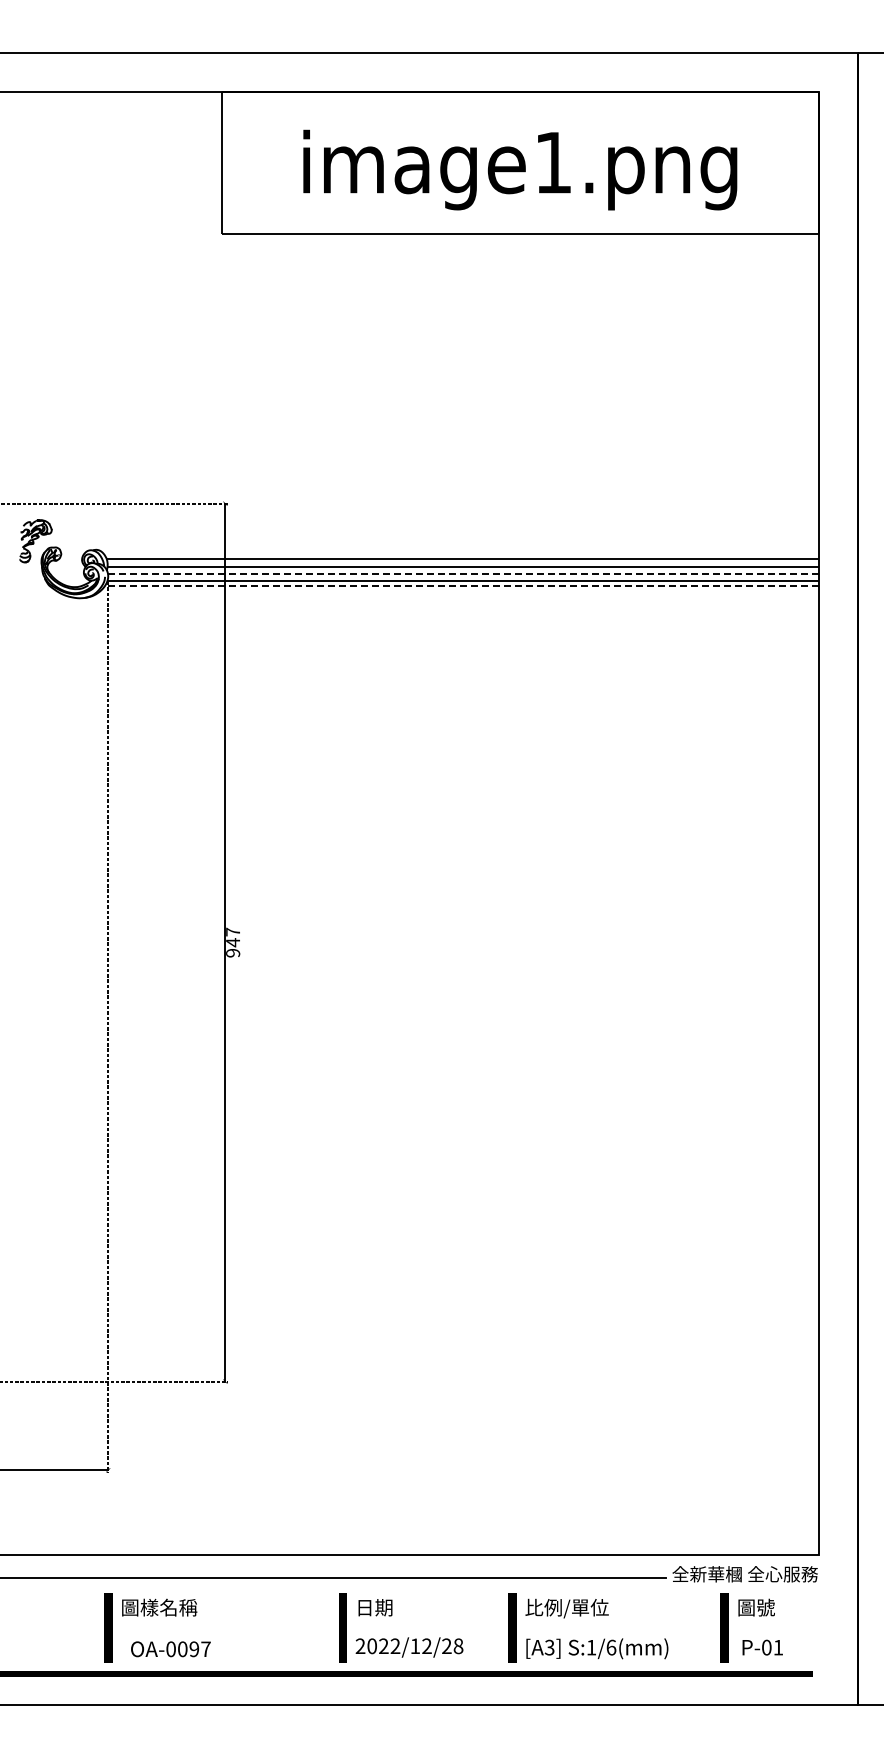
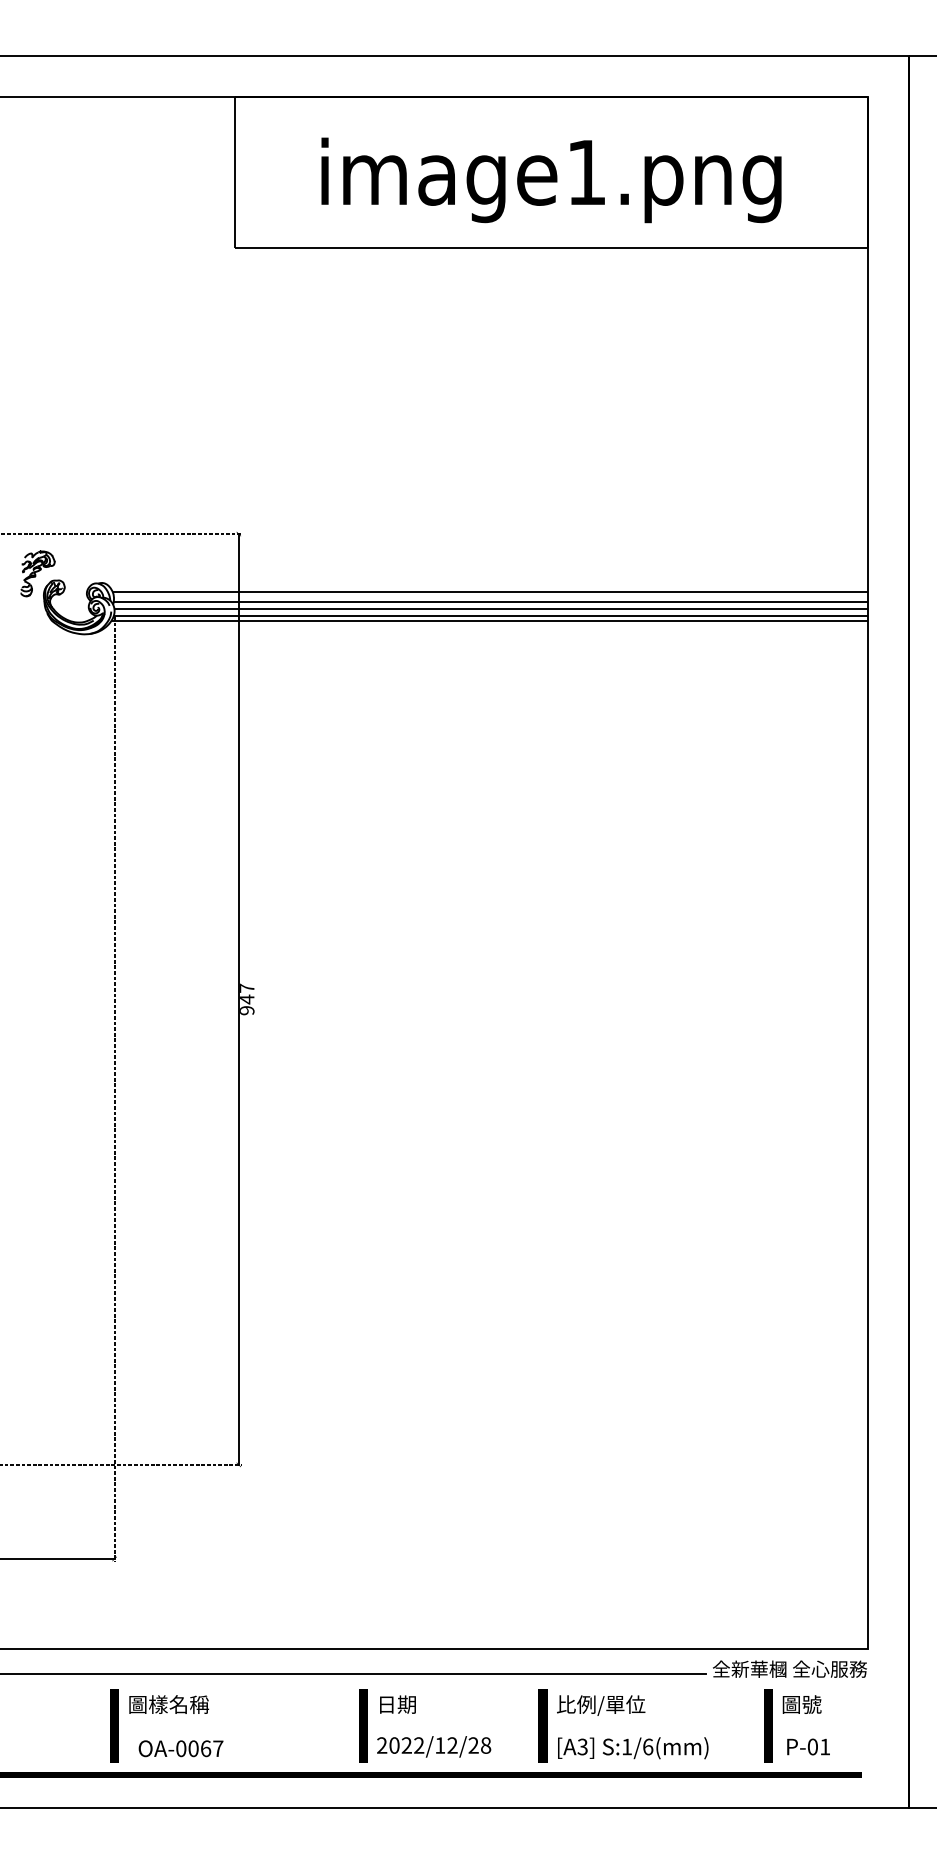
line: (462, 574) -> (490, 609), dashed -> solid
line: (462, 585) -> (490, 620), dashed -> solid
text: (194, 1649) -> (206, 1748), OA-0097 -> OA-0067

